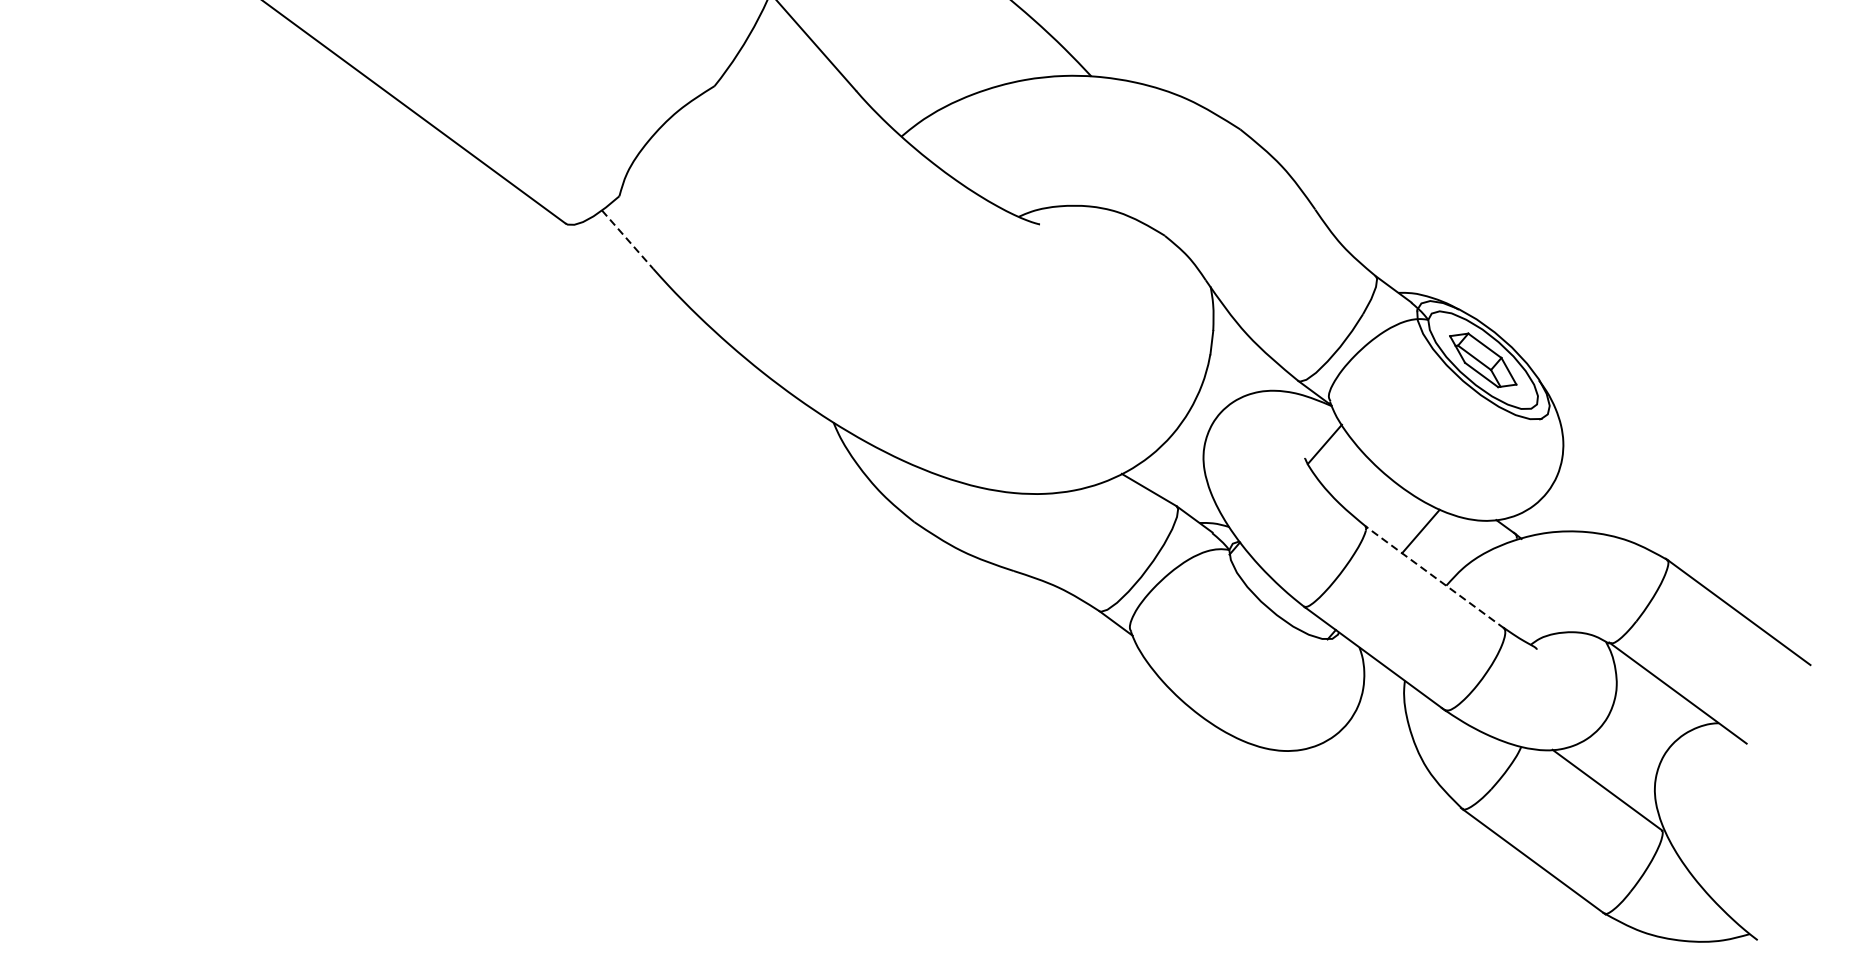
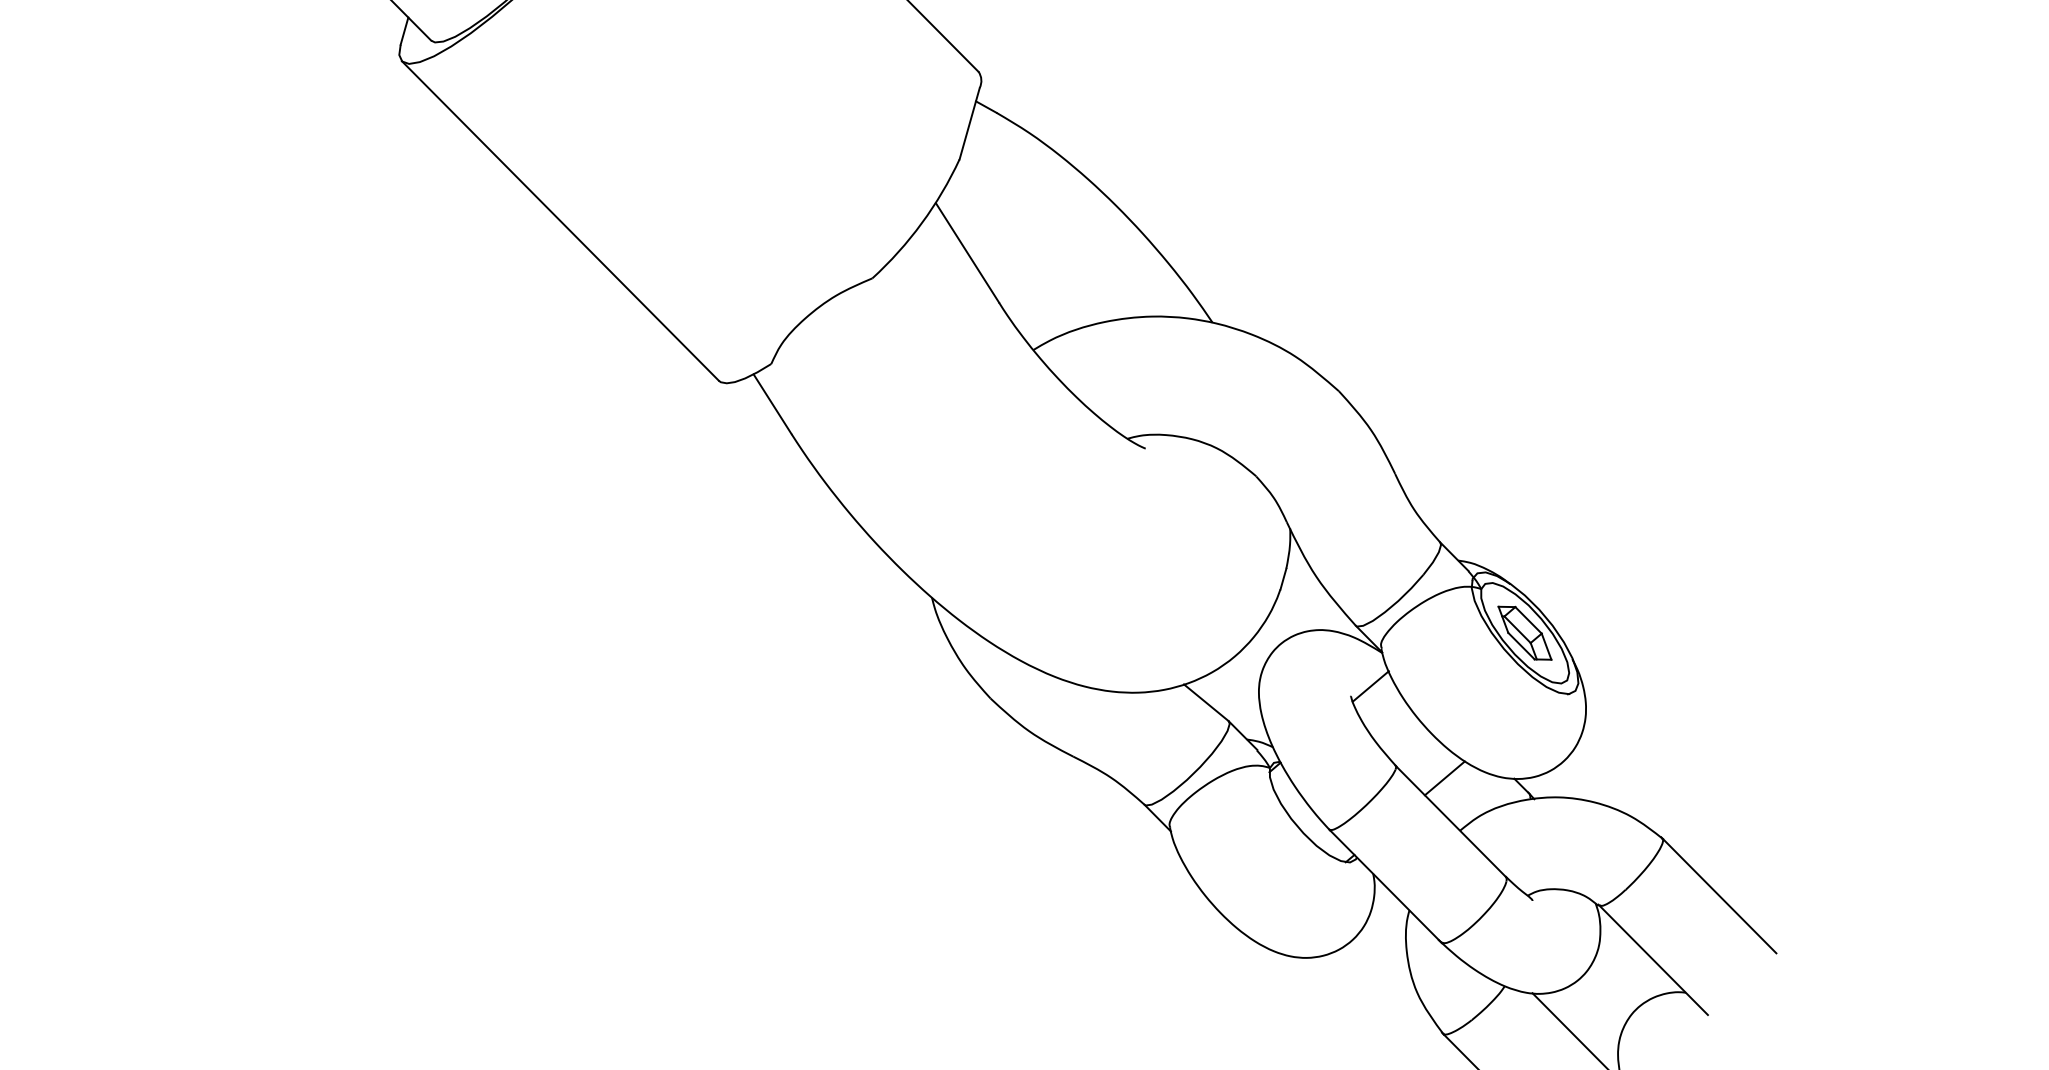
line: (627, 240) -> (772, 404), dashed -> solid
line: (1434, 577) -> (1450, 821), dashed -> solid

